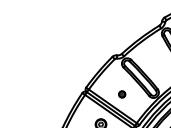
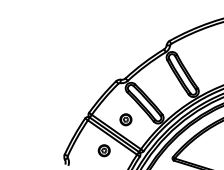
part: (121, 94) -> (125, 119), size x1.67

